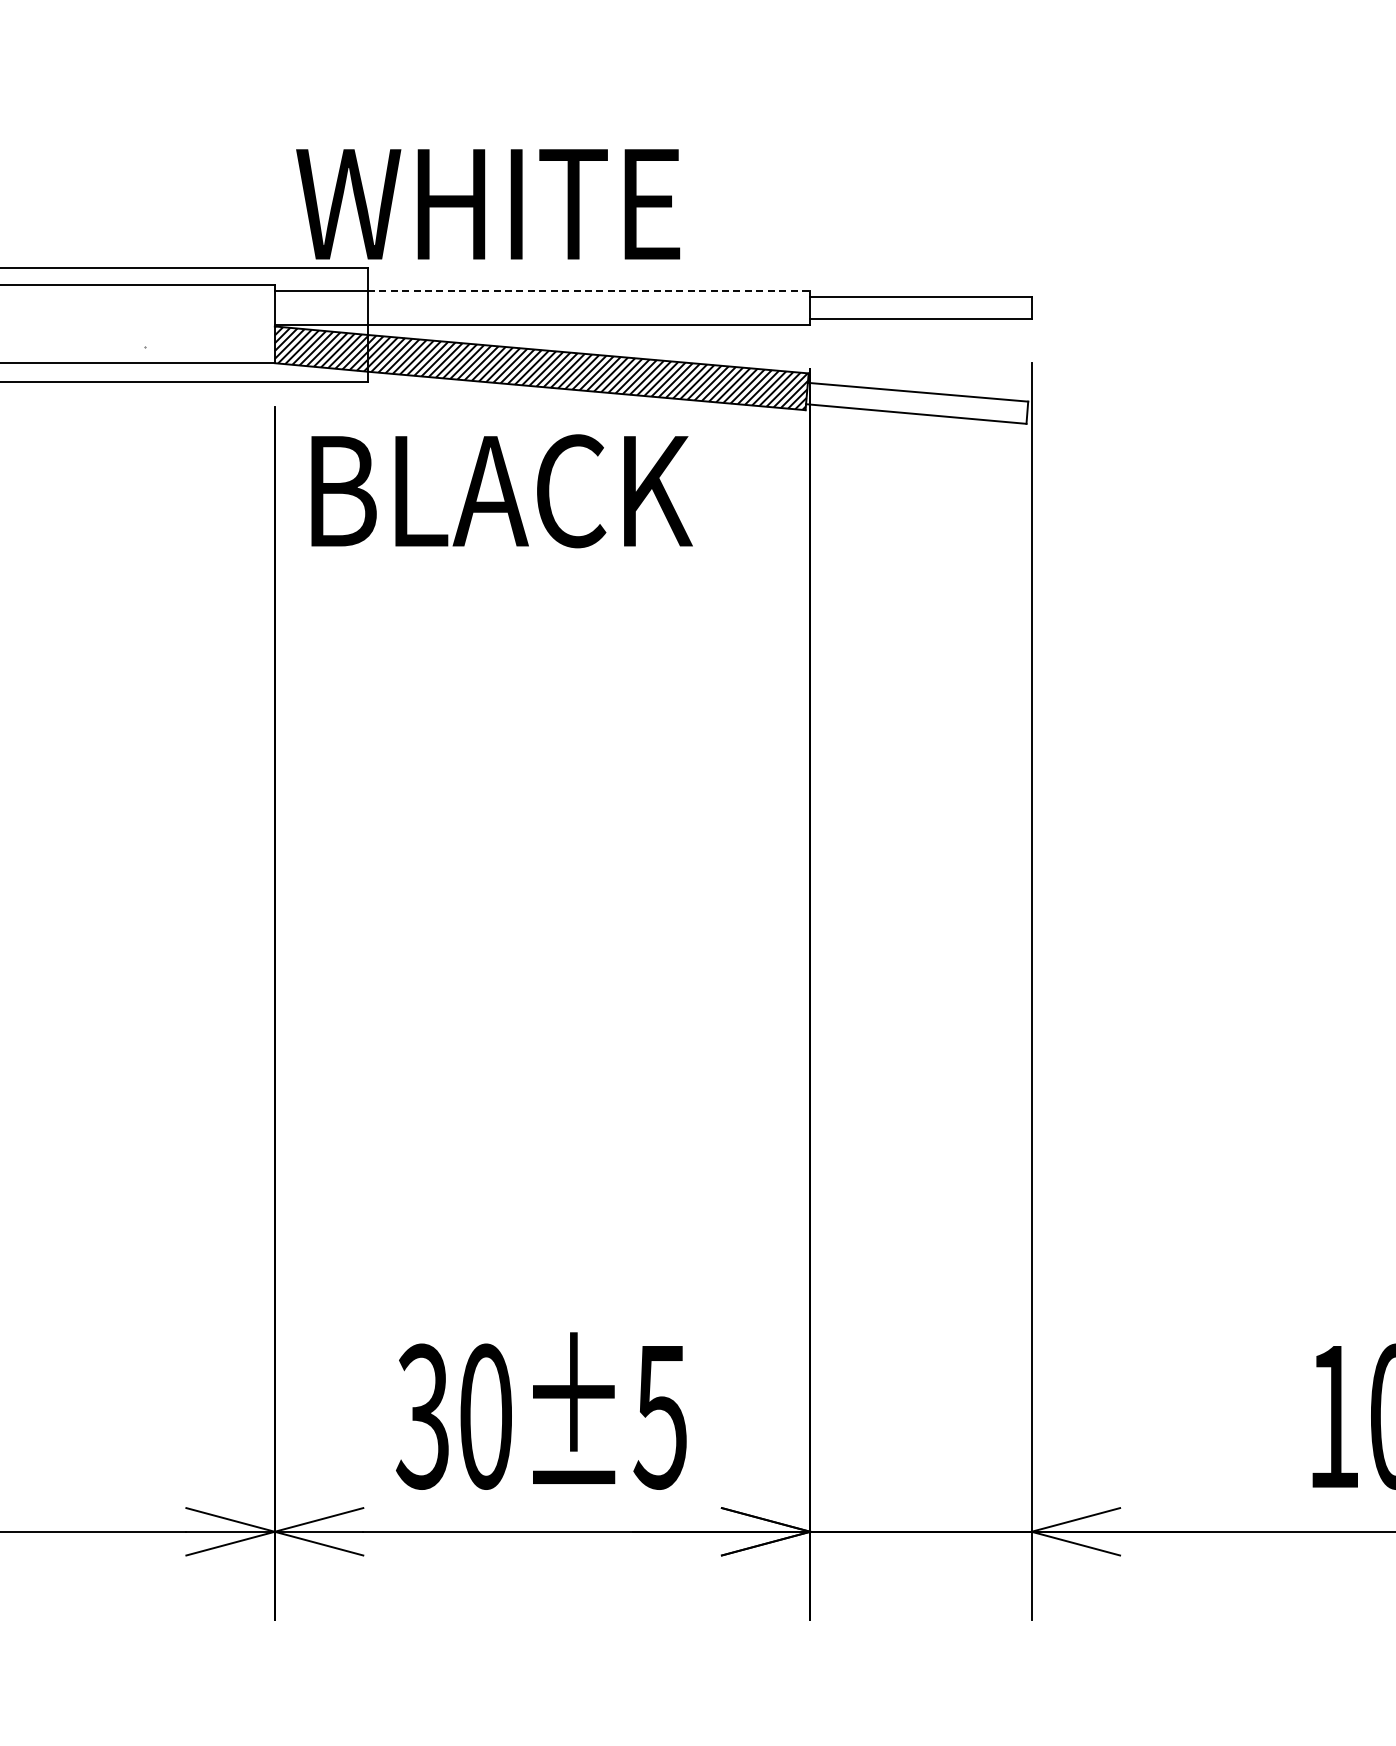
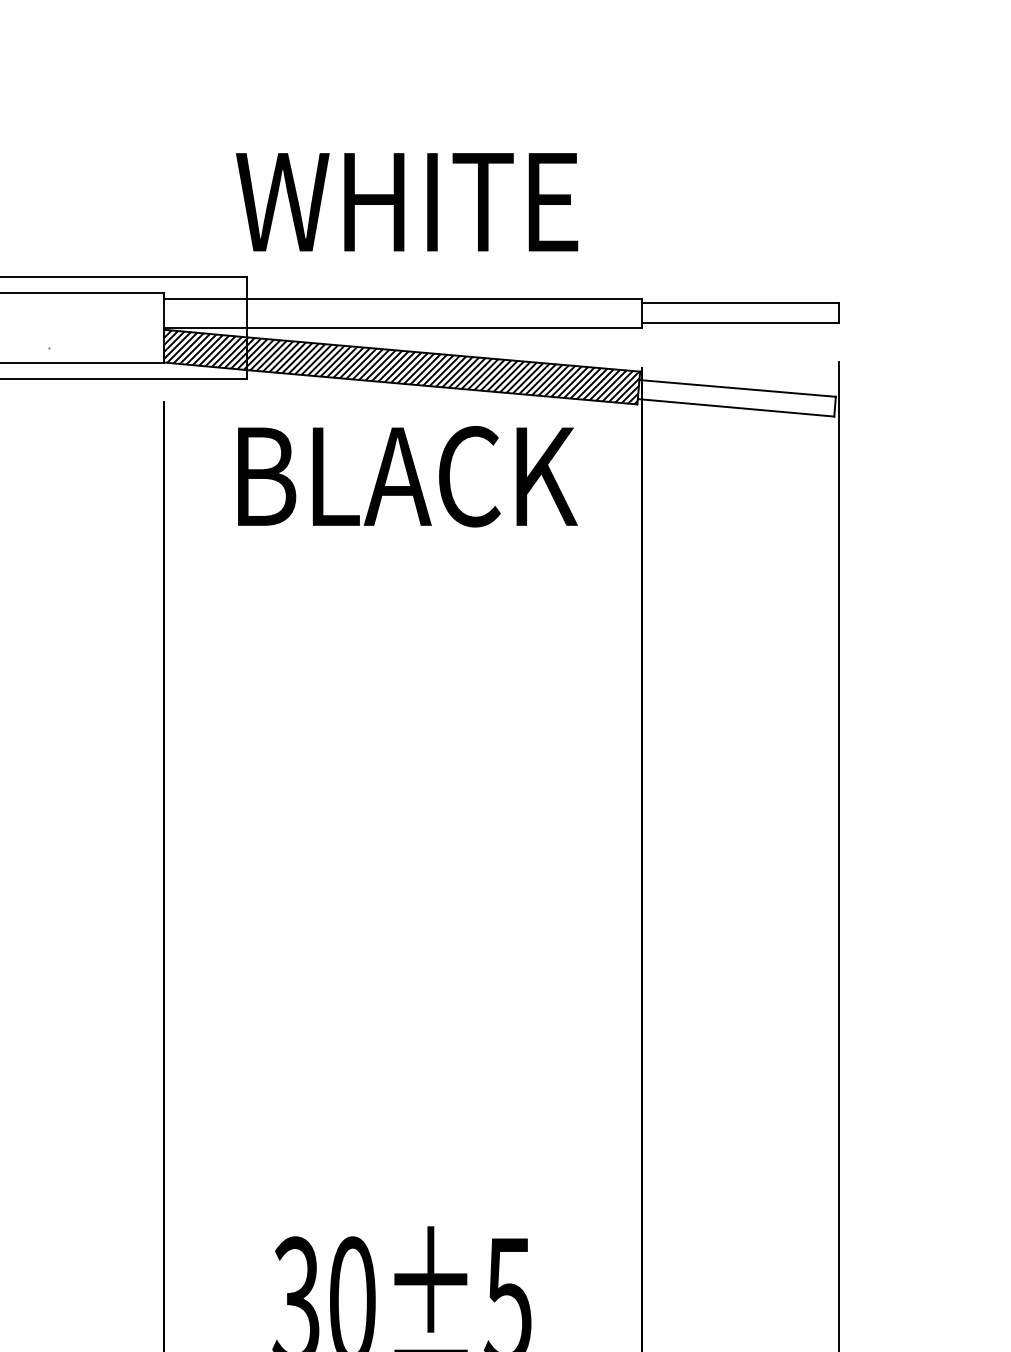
text: (488, 204) -> (407, 202), moved
line: (589, 291) -> (444, 298), dashed -> solid
text: (501, 491) -> (407, 476), moved

